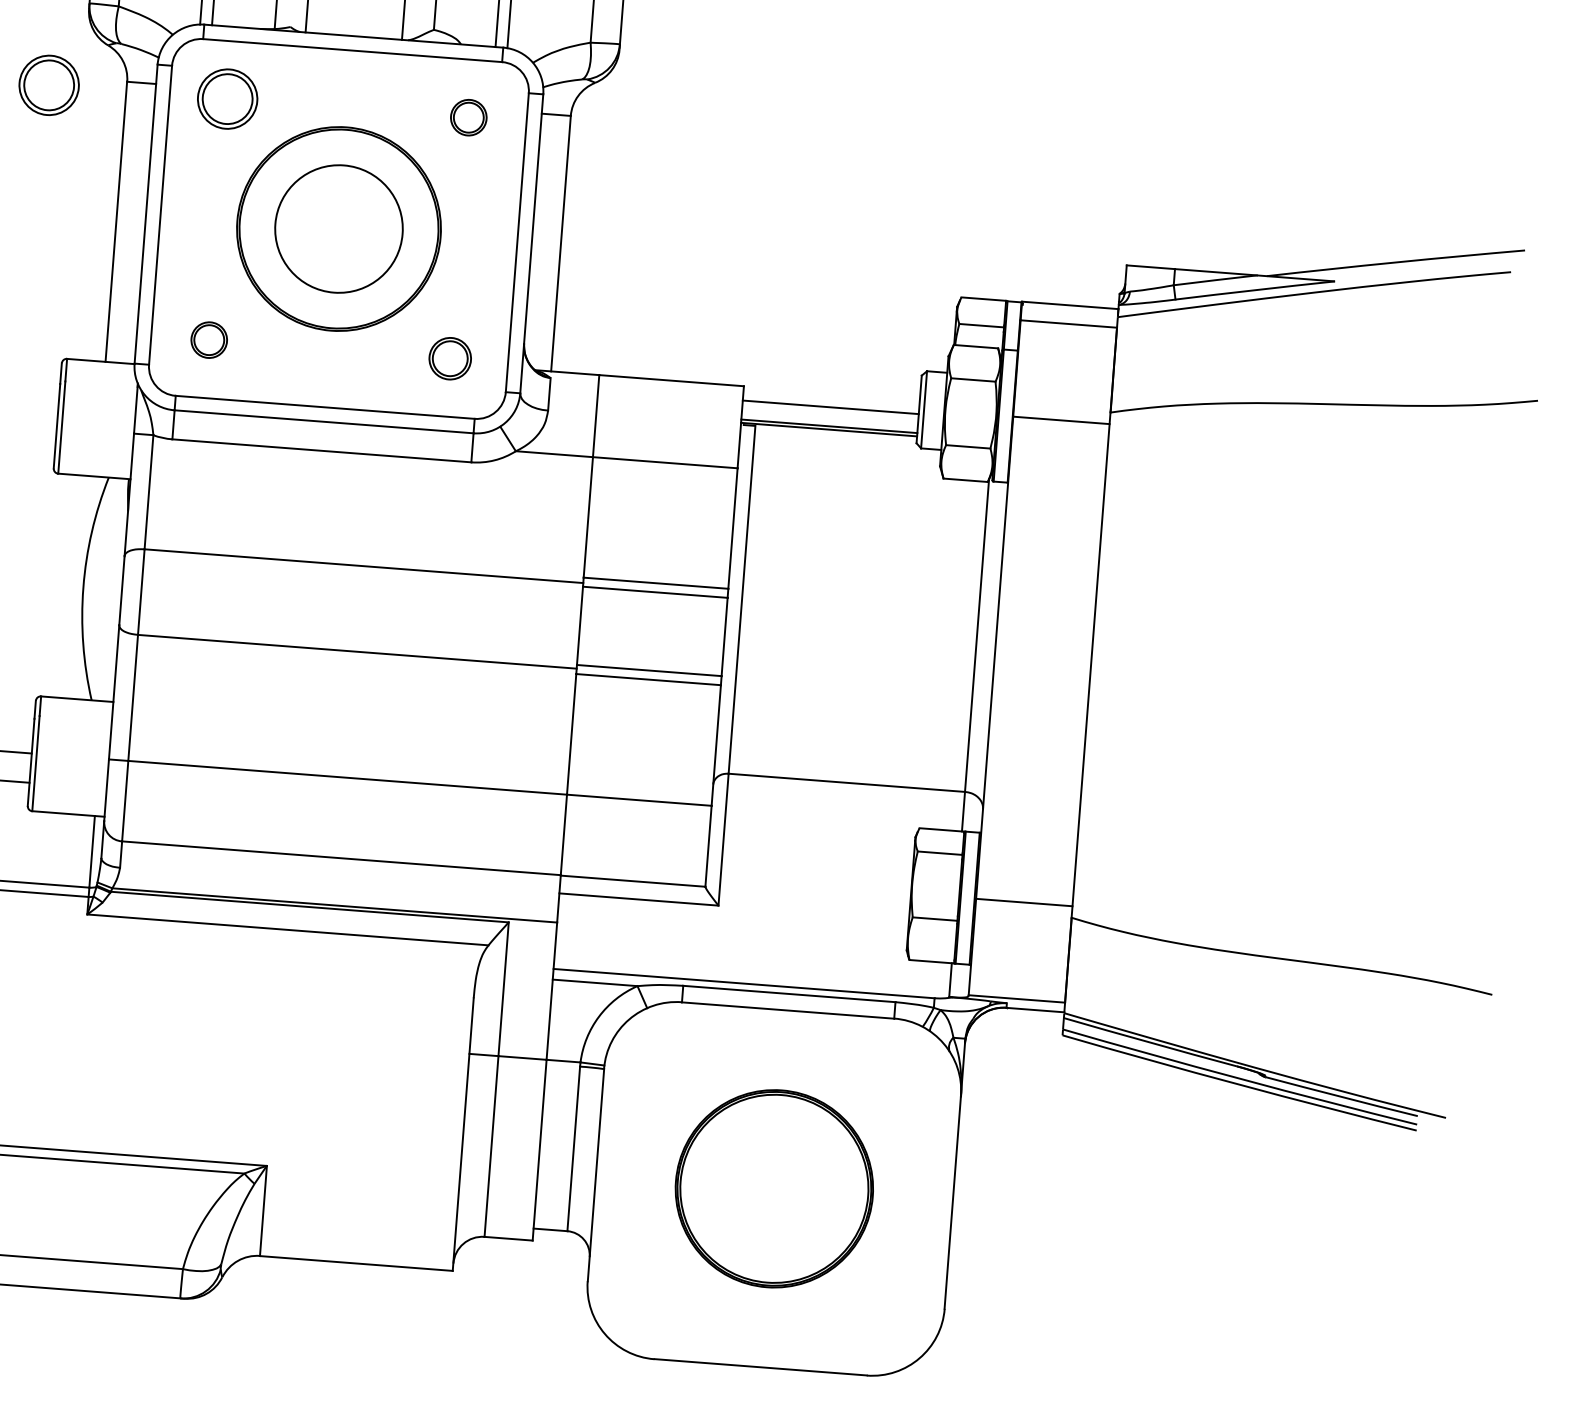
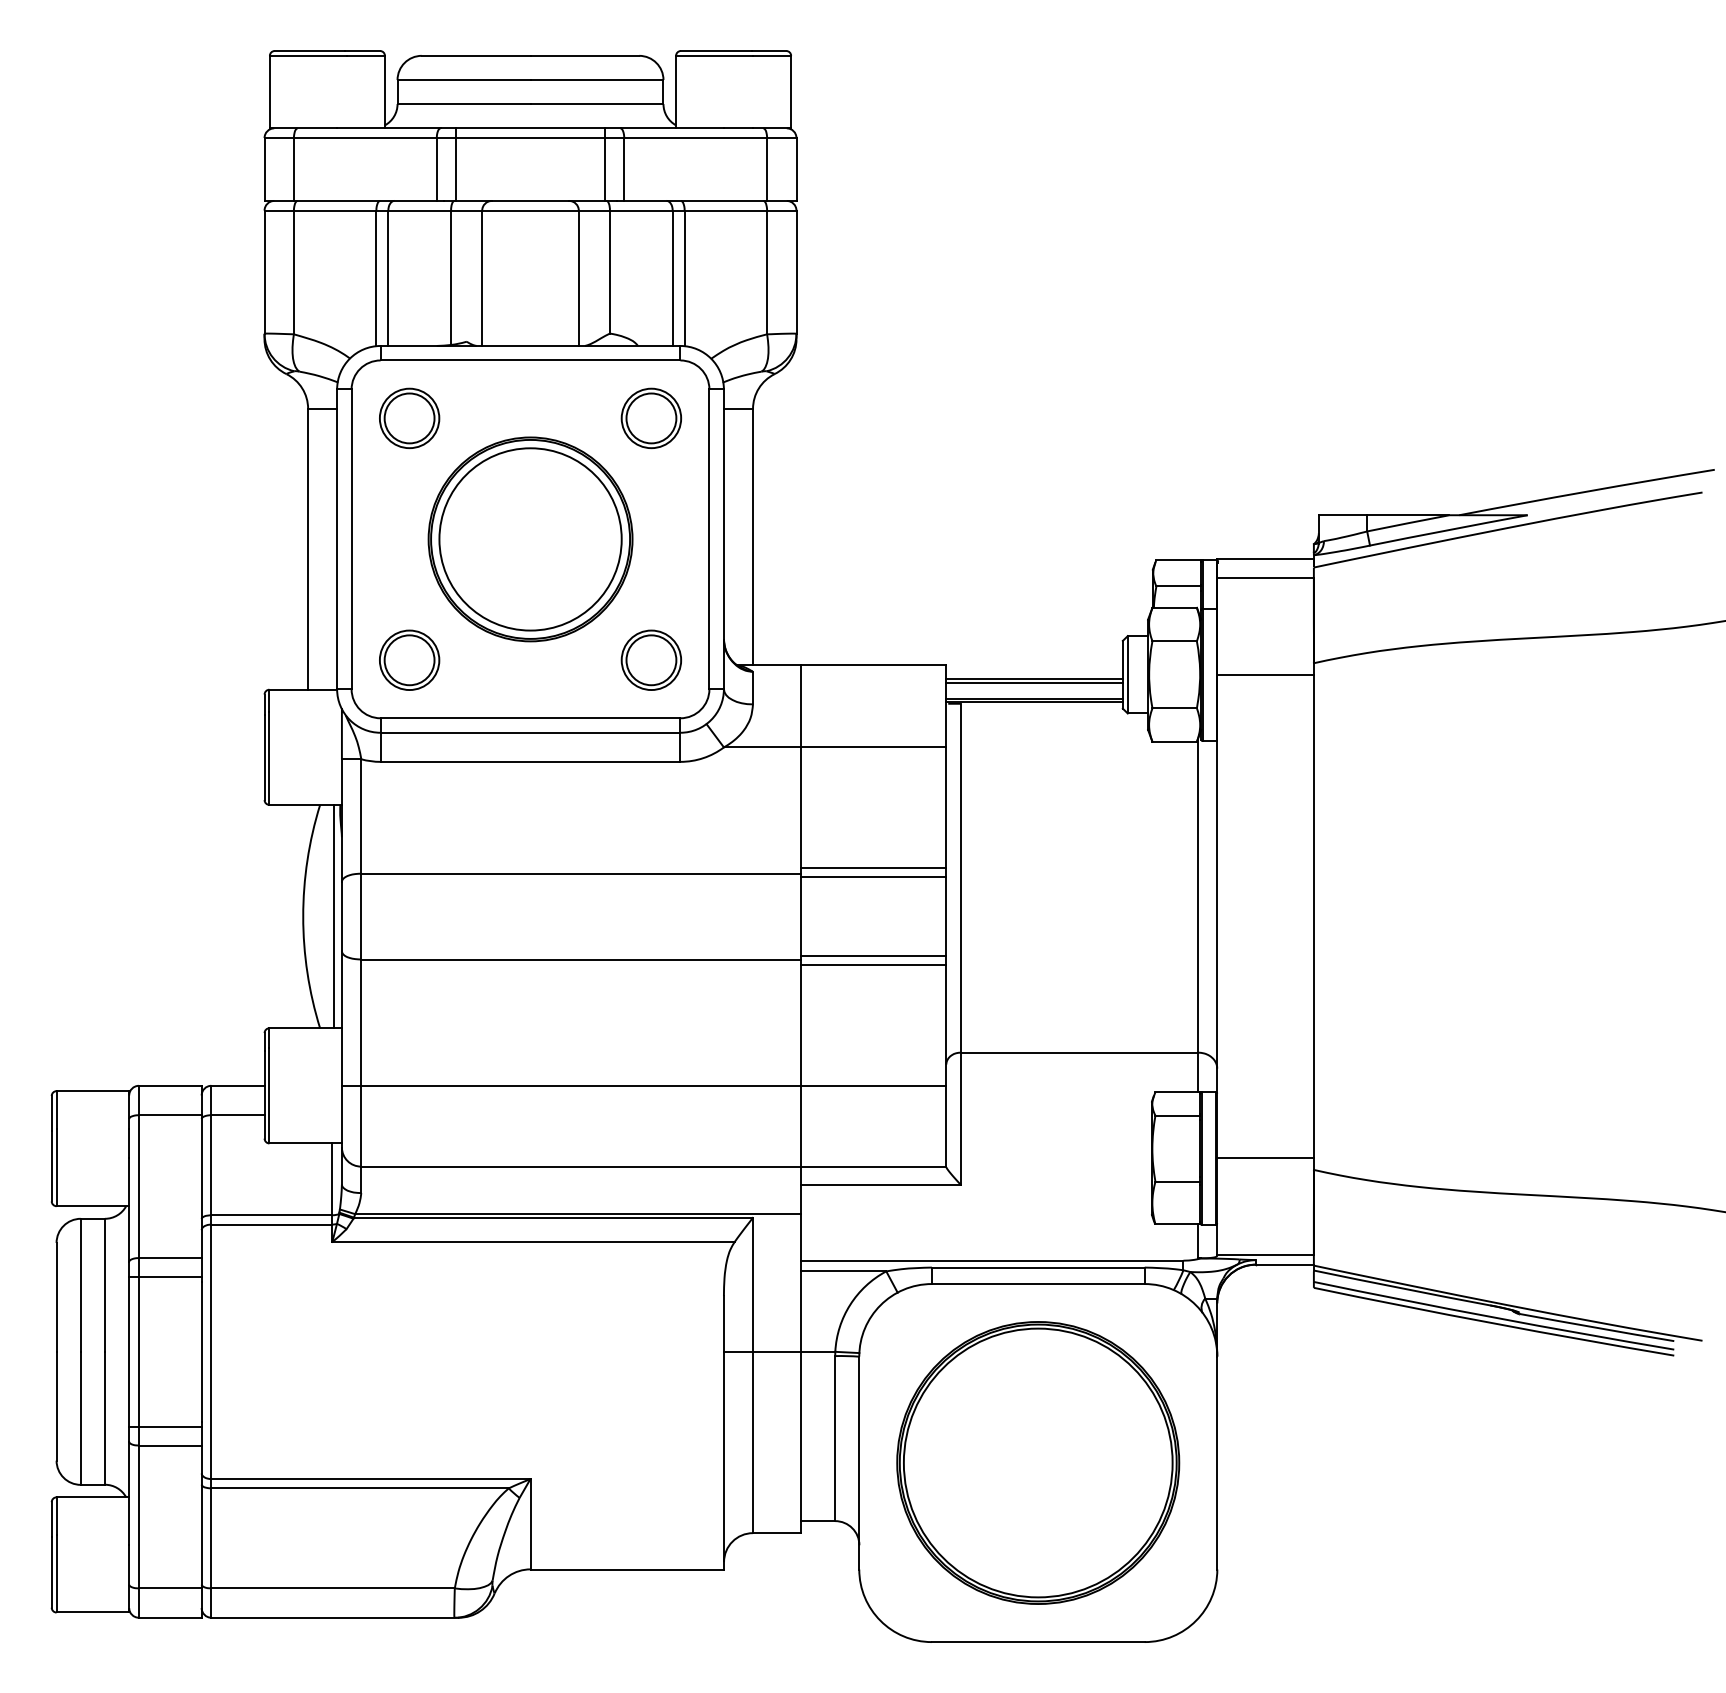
part: (49, 85) -> (230, 418), removed
part: (468, 117) -> (651, 418), size x1.67
circle: (338, 229) -> (530, 539), size x1.43
part: (209, 339) -> (409, 659), size x1.67
part: (450, 358) -> (651, 659), size x1.43
line: (830, 410) -> (1034, 682), added
line: (114, 589) -> (334, 916), added
part: (774, 1188) -> (1038, 1462), size x1.43

